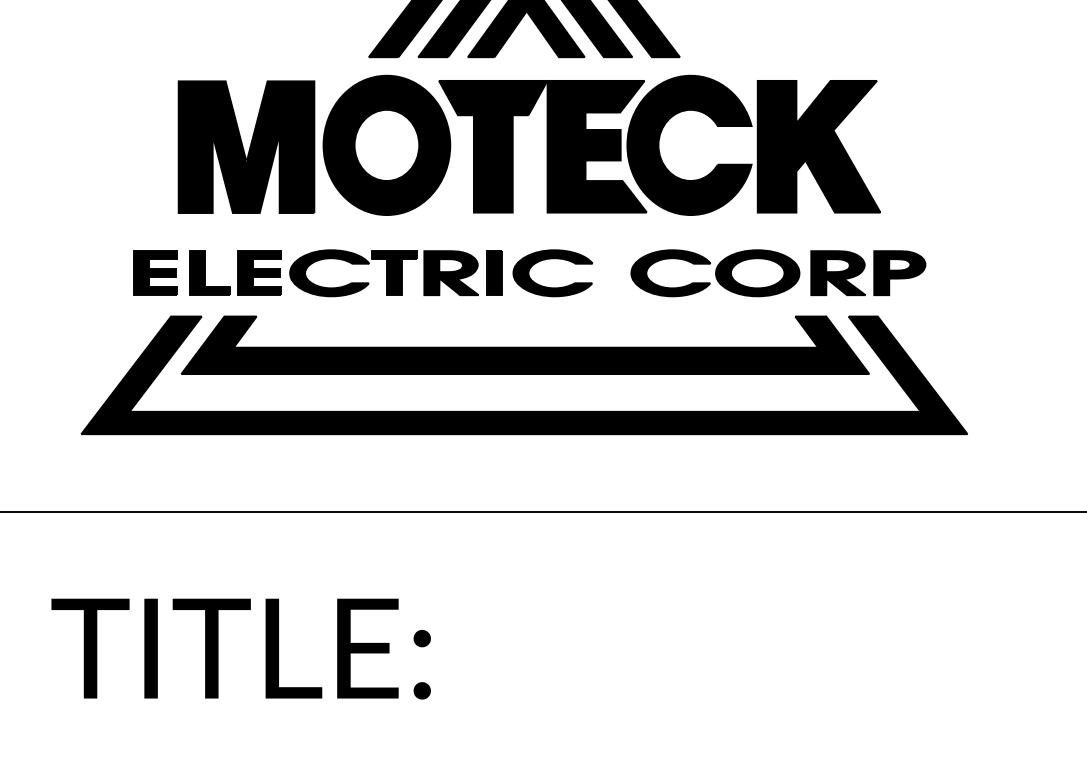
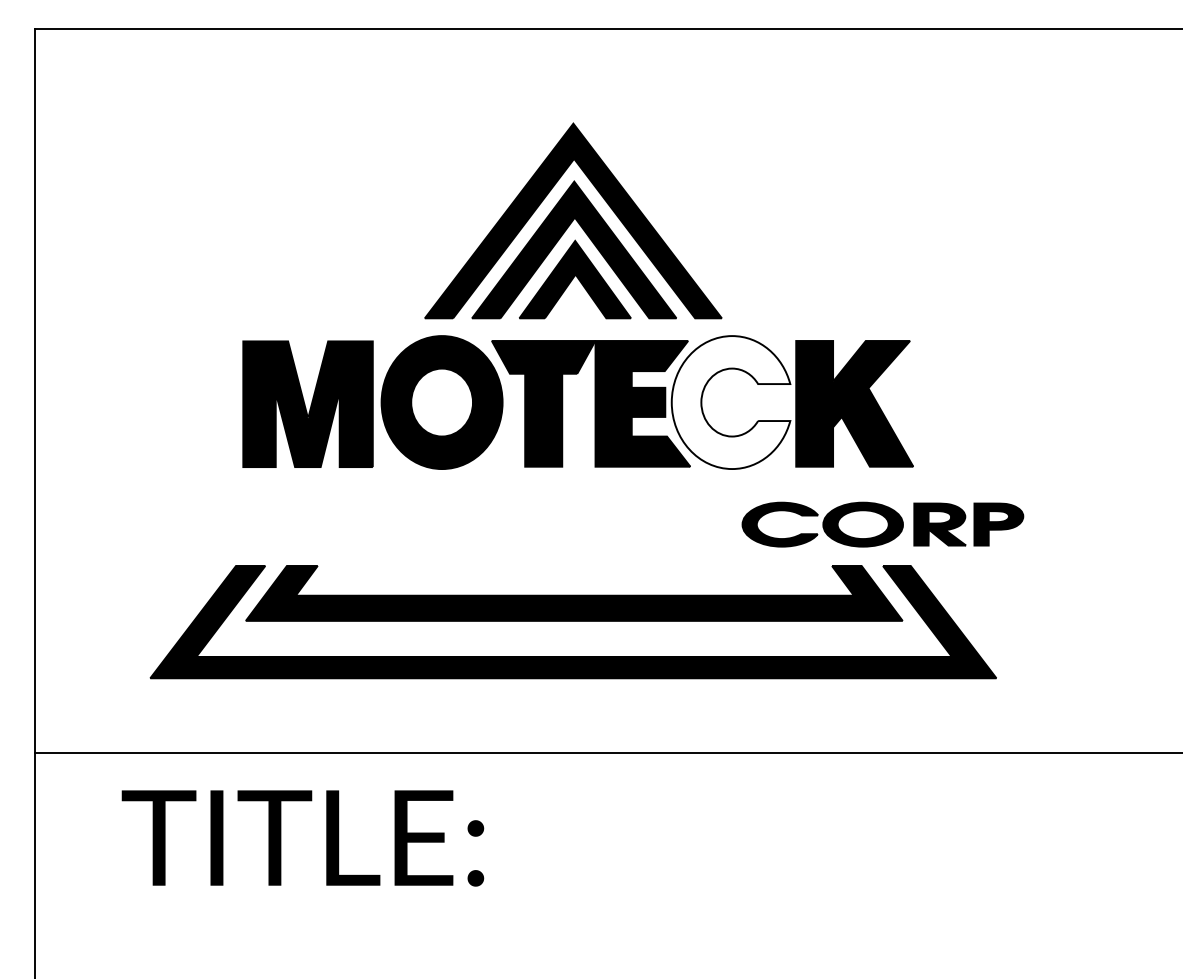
fill: (688, 145) -> (730, 402), removed
part: (362, 264) -> (418, 516), removed
part: (777, 273) -> (882, 524), moved
text: (240, 649) -> (302, 838), moved

